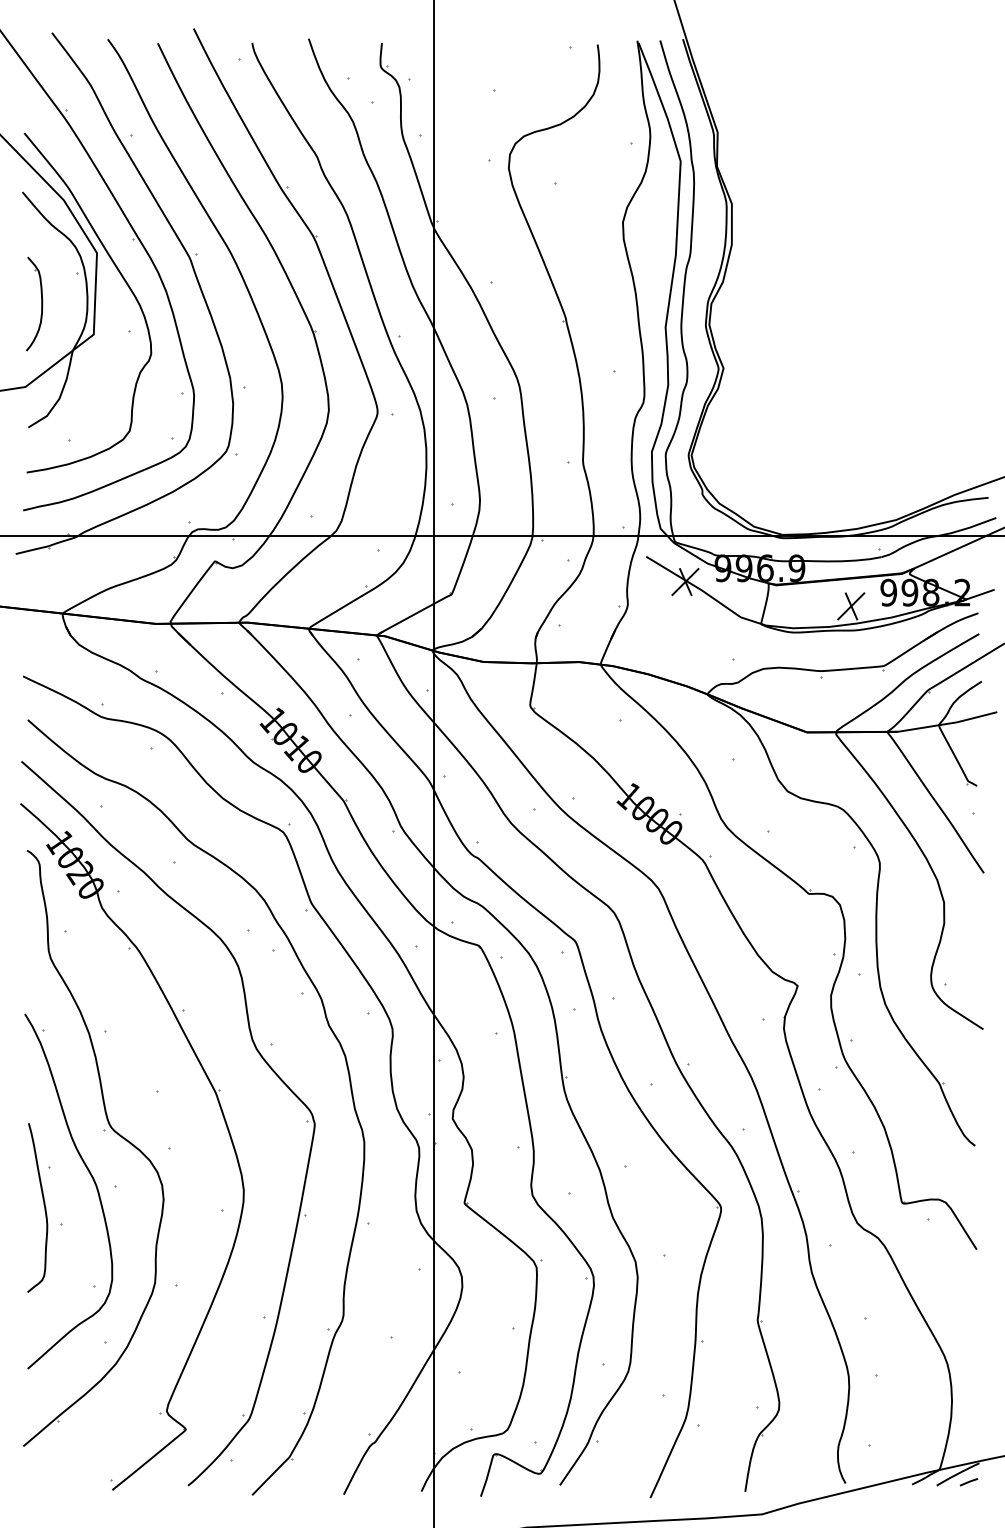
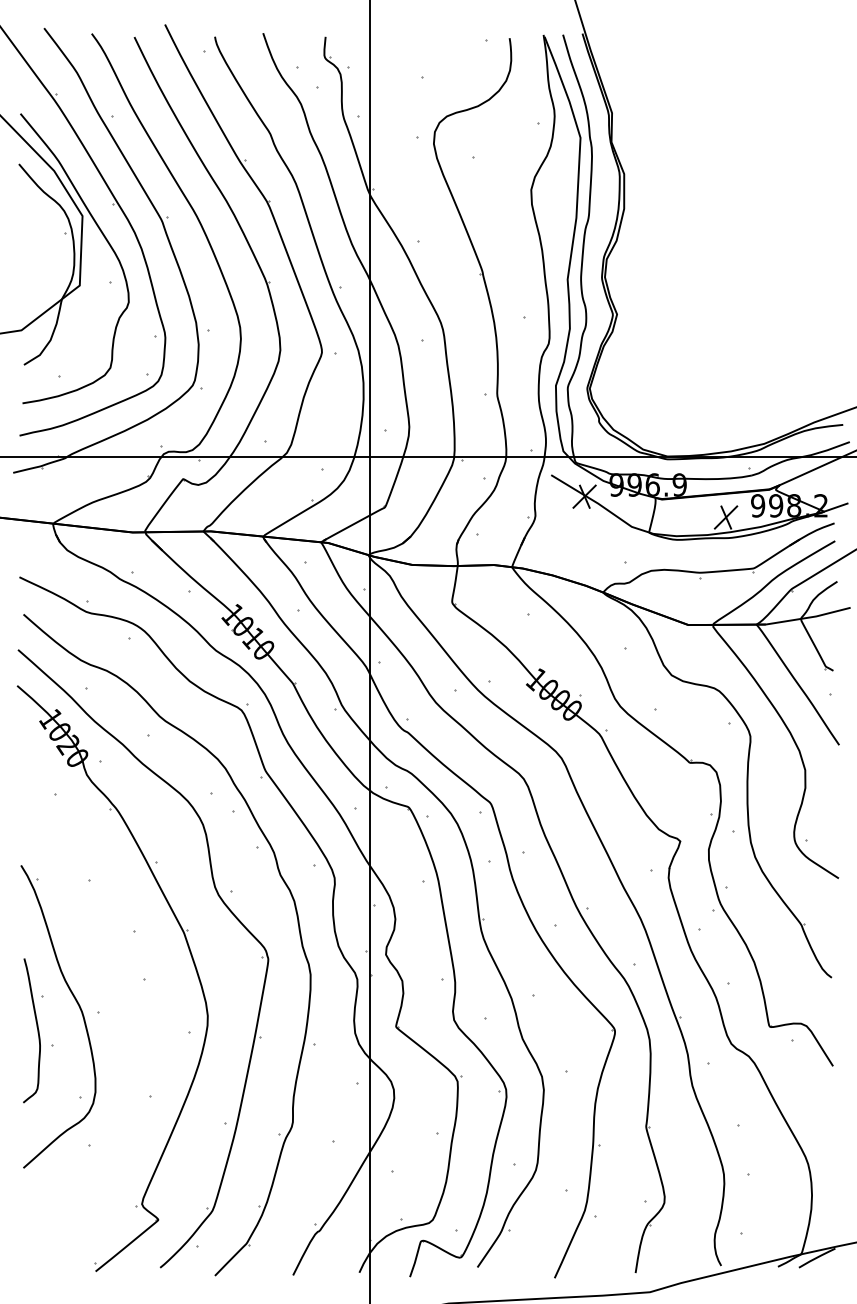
part: (41, 303) -> (35, 259), removed
part: (104, 1131) -> (88, 965), removed
line: (968, 1482) -> (826, 1265), removed

